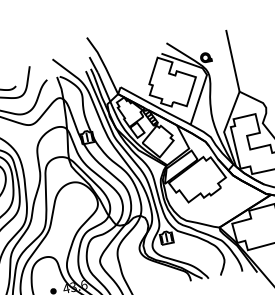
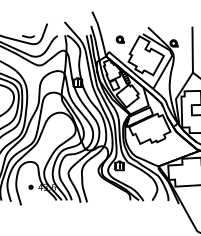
part: (131, 67) -> (119, 39), added

